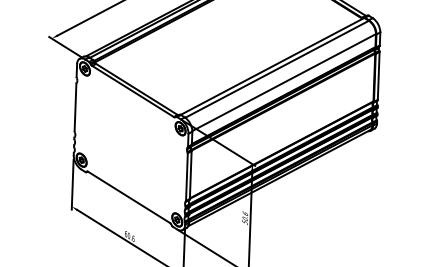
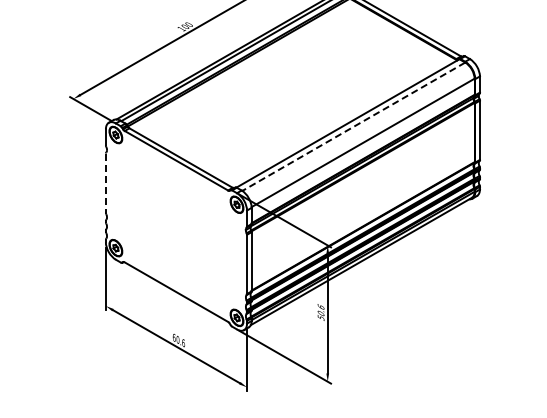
line: (276, 69) -> (353, 126), solid -> dashed
line: (75, 107) -> (105, 183), solid -> dashed

